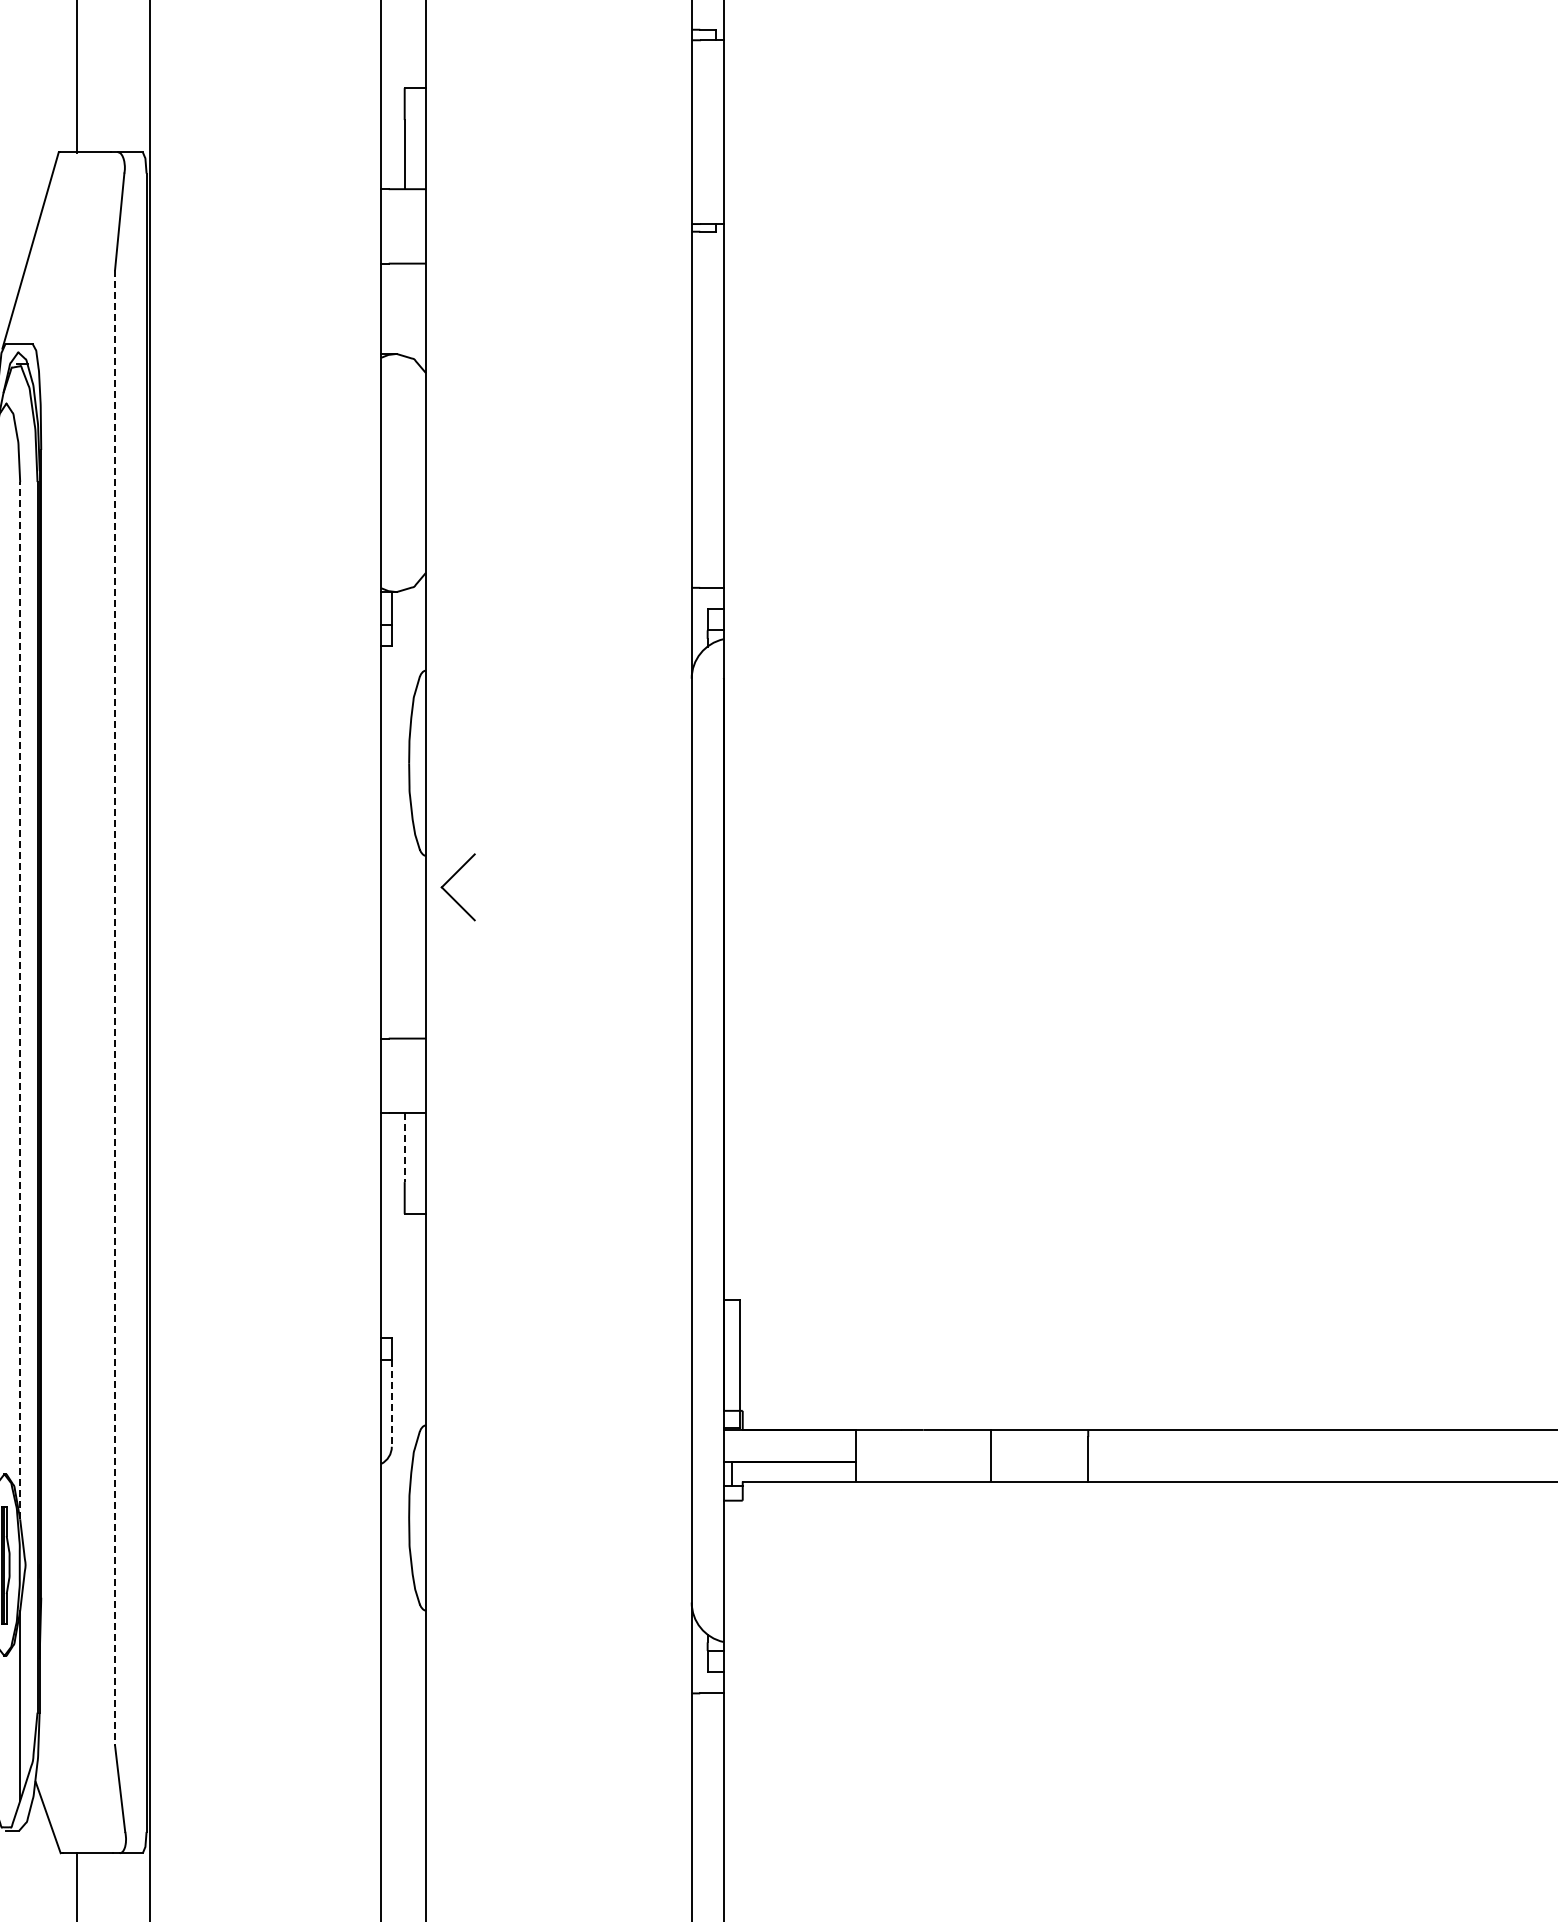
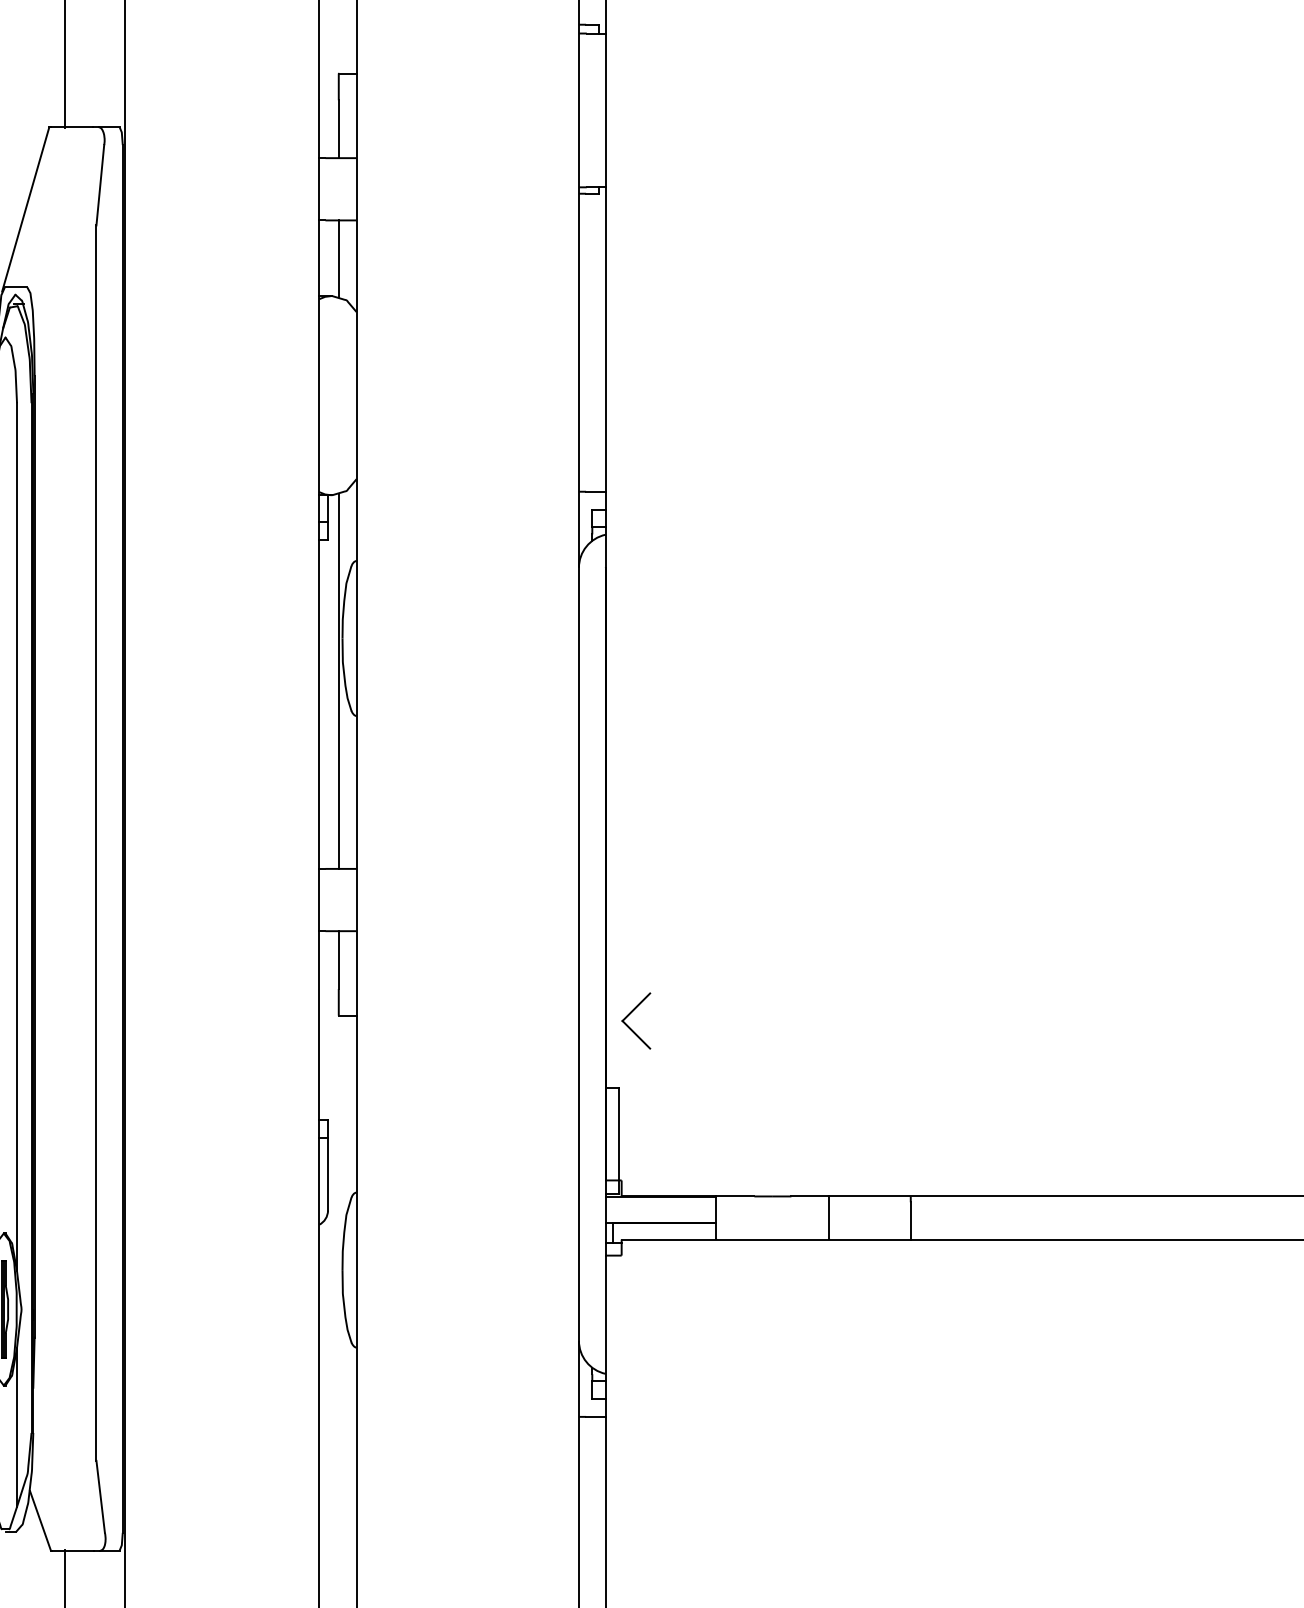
line: (404, 308) -> (338, 257), added
line: (404, 814) -> (338, 681), added
part: (450, 880) -> (629, 1015), moved
line: (20, 1000) -> (17, 837), dashed -> solid
line: (115, 1008) -> (96, 843), dashed -> solid
line: (404, 1147) -> (338, 960), dashed -> solid
line: (391, 1403) -> (327, 1174), dashed -> solid

